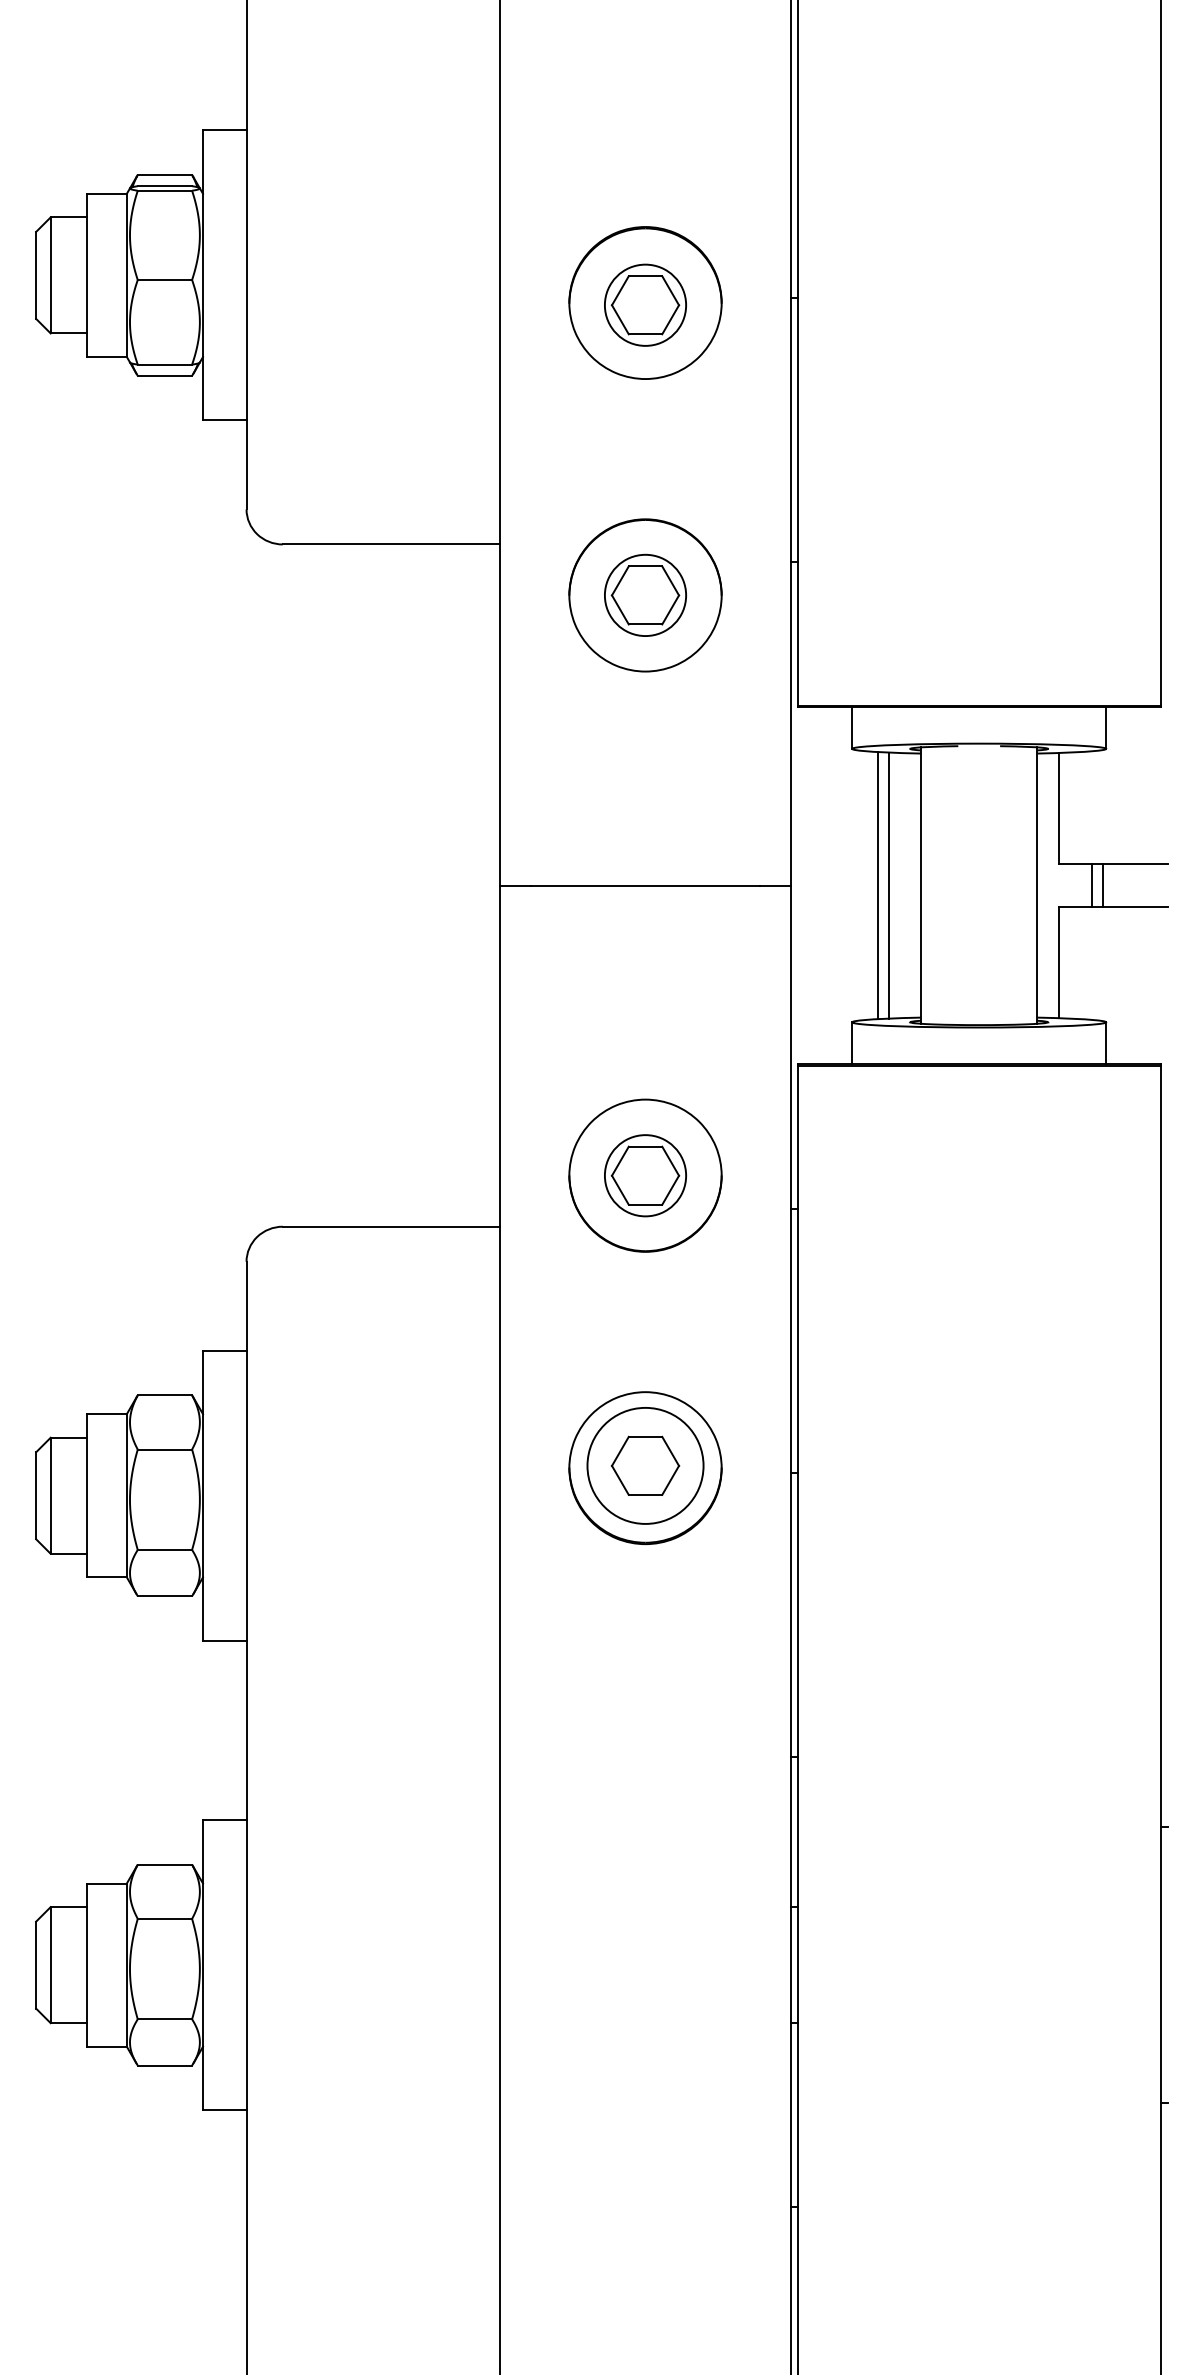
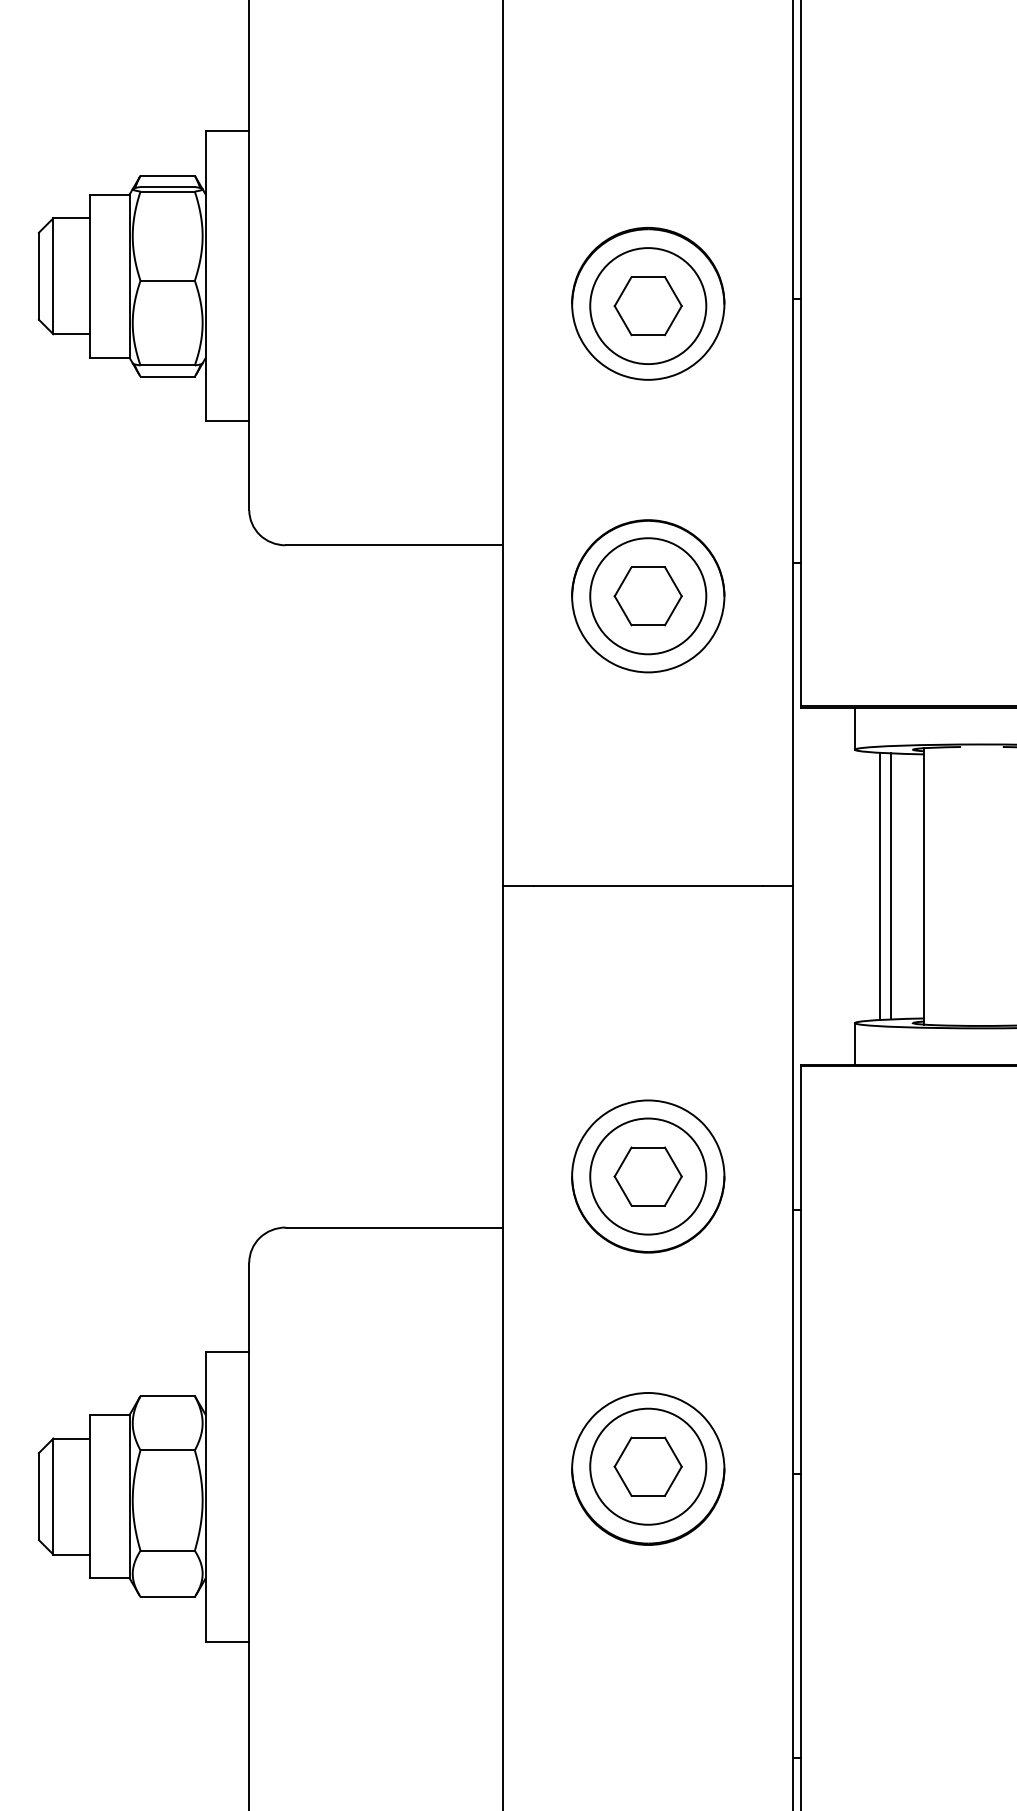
circle: (645, 305) -> (648, 306), size x1.43
circle: (645, 595) -> (648, 596), size x1.43
circle: (645, 1175) -> (648, 1176), size x1.43

